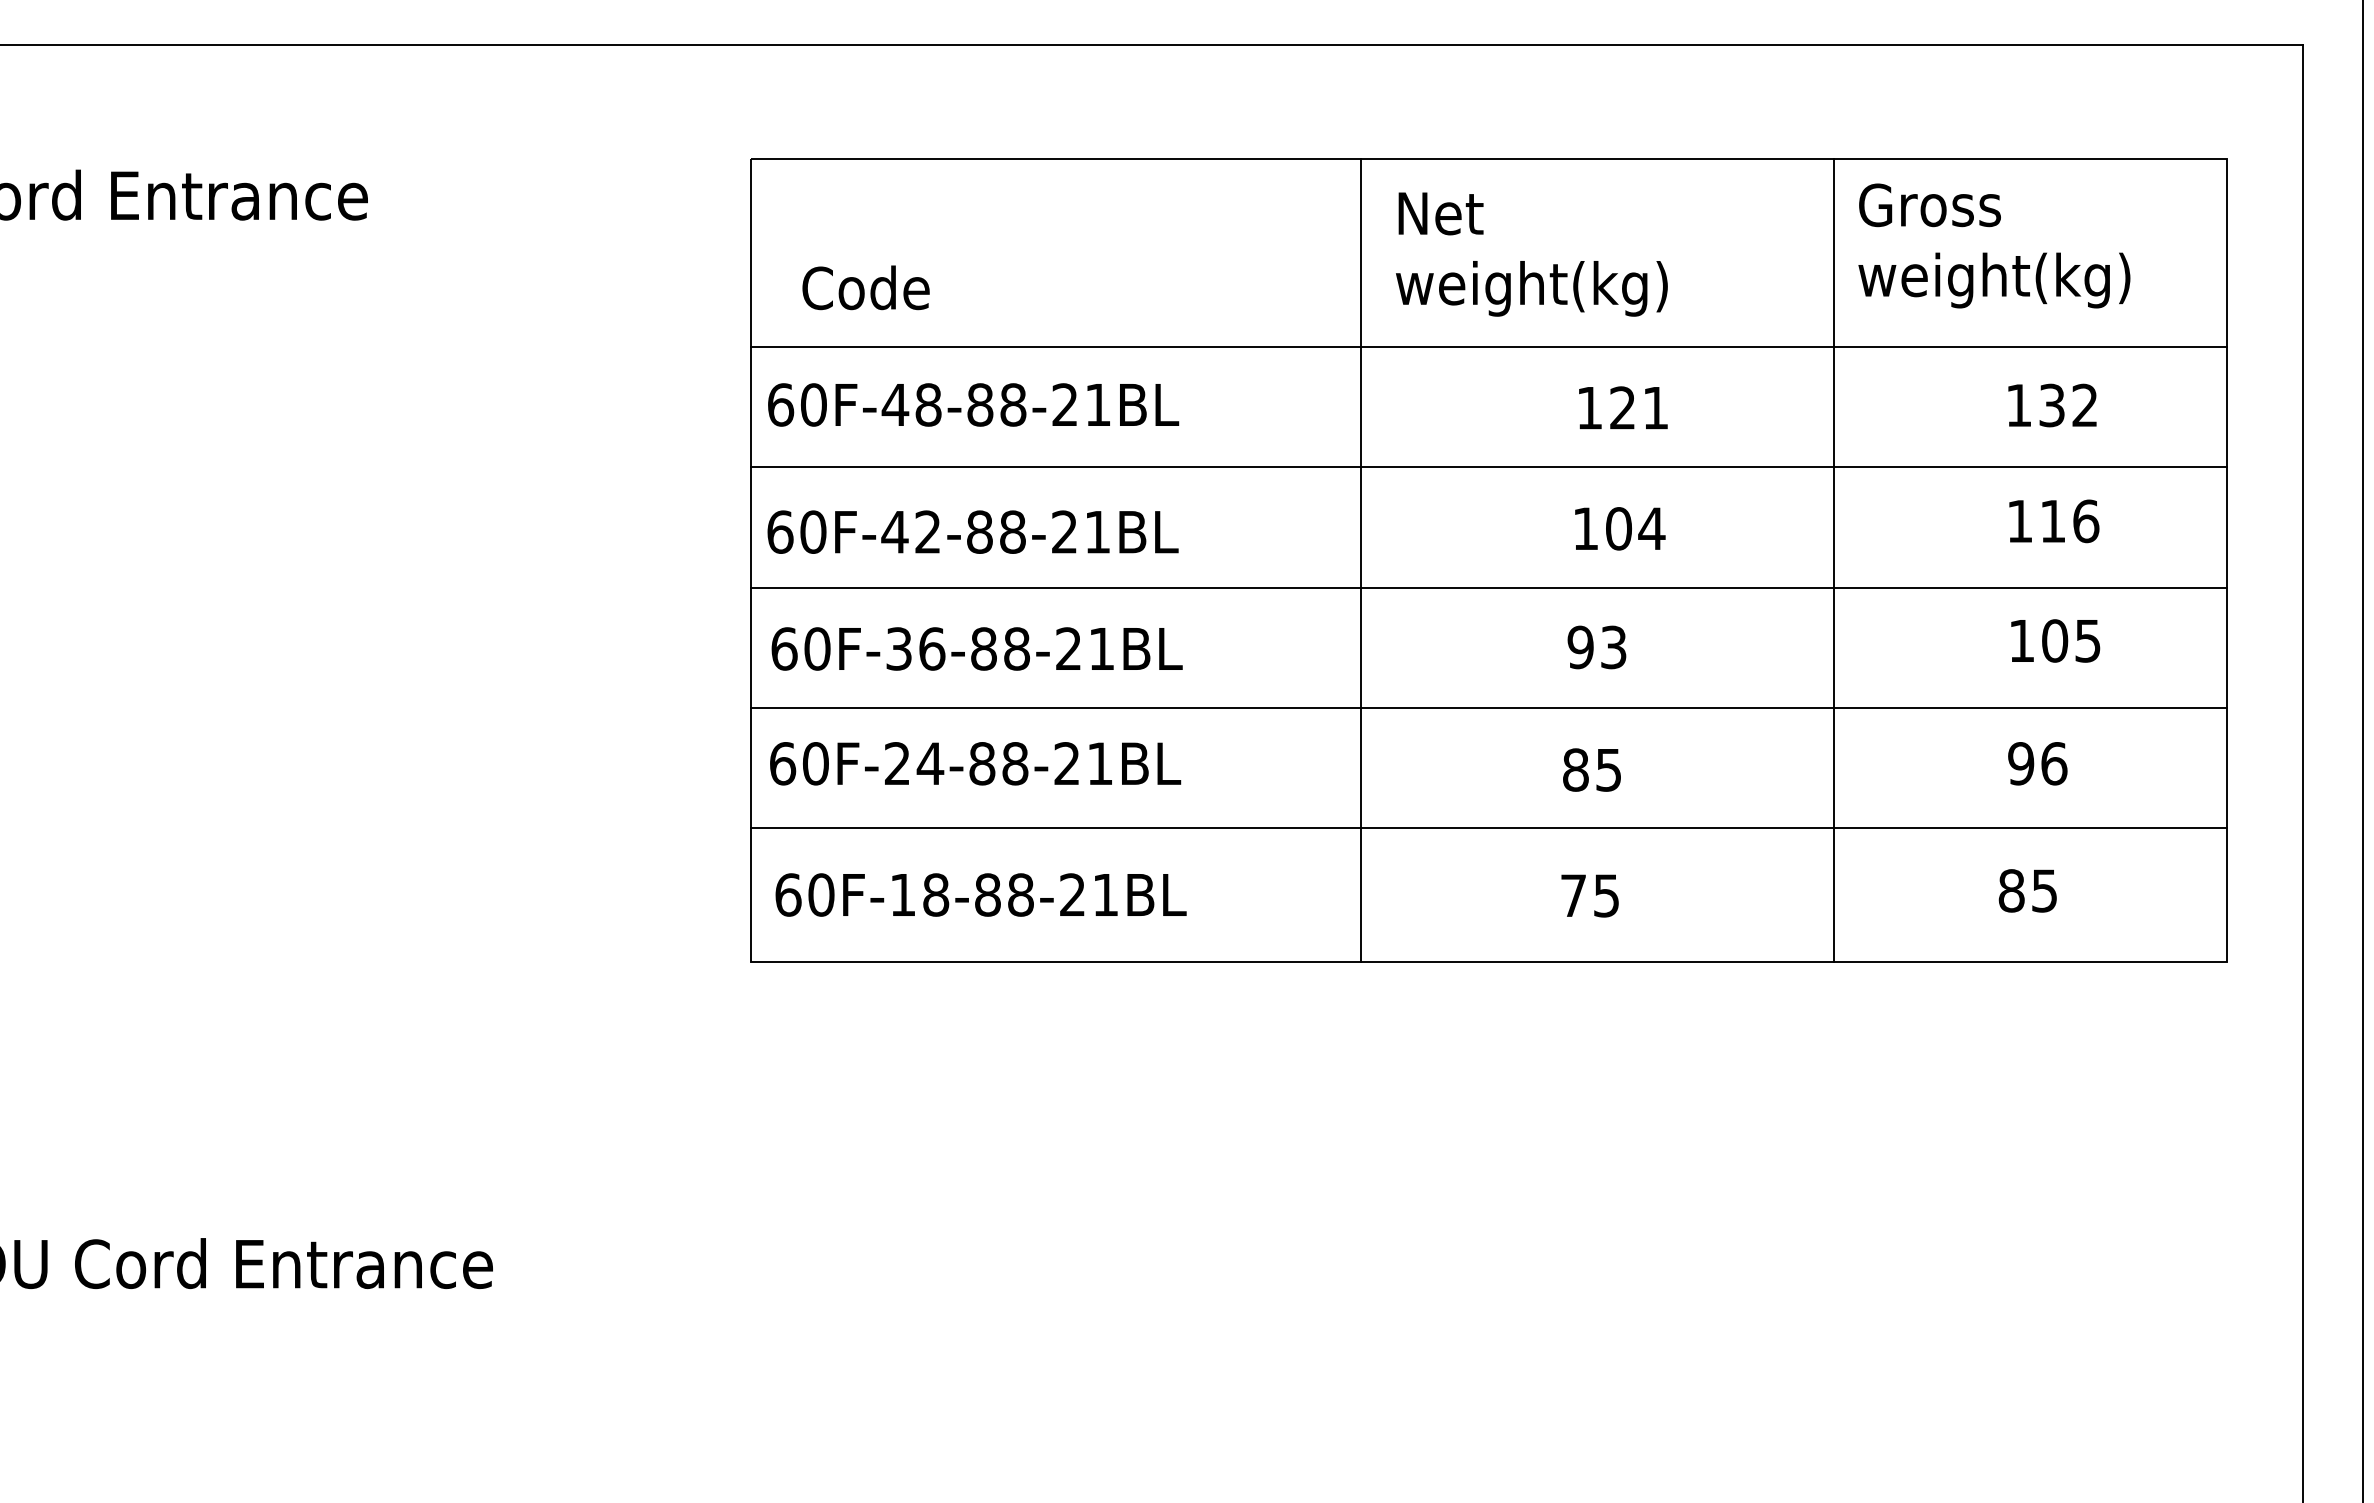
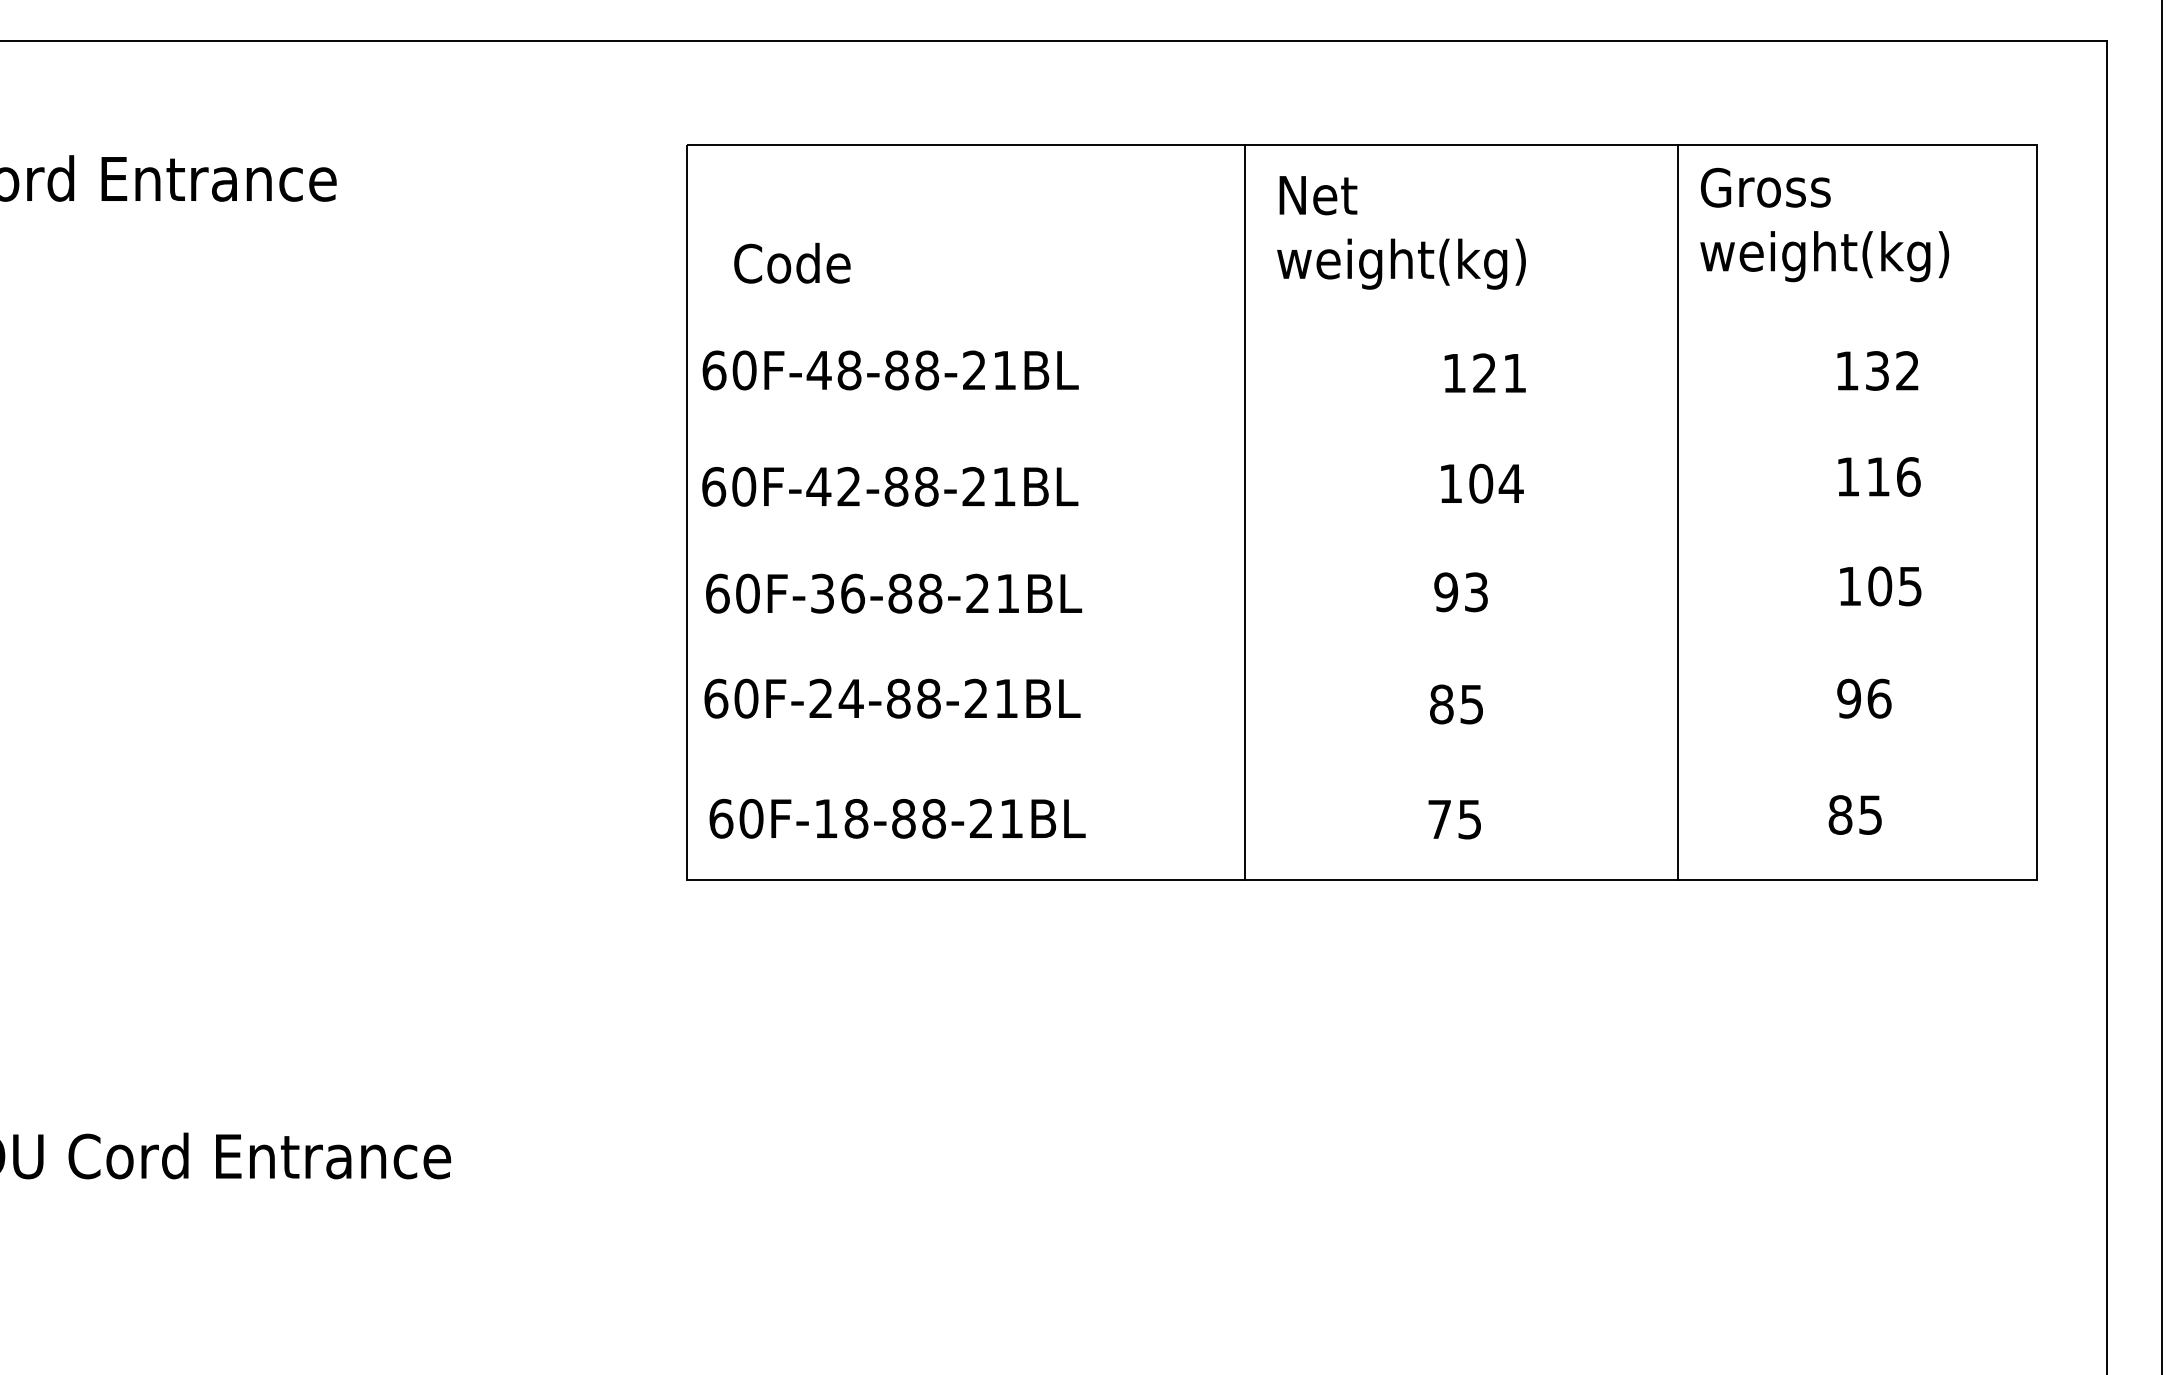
line: (1488, 347) -> (1361, 317), removed
line: (1488, 467) -> (1361, 427), removed
line: (1488, 587) -> (1361, 537), removed
line: (1488, 707) -> (1361, 647), removed
line: (1488, 828) -> (1361, 757), removed

